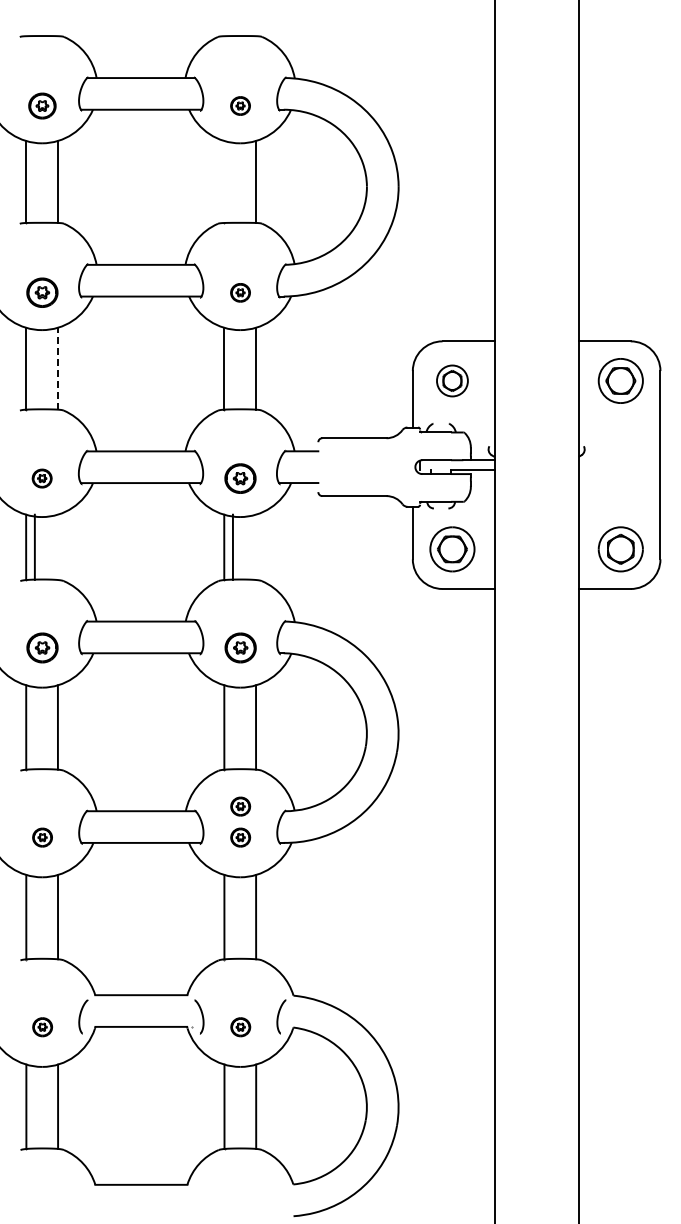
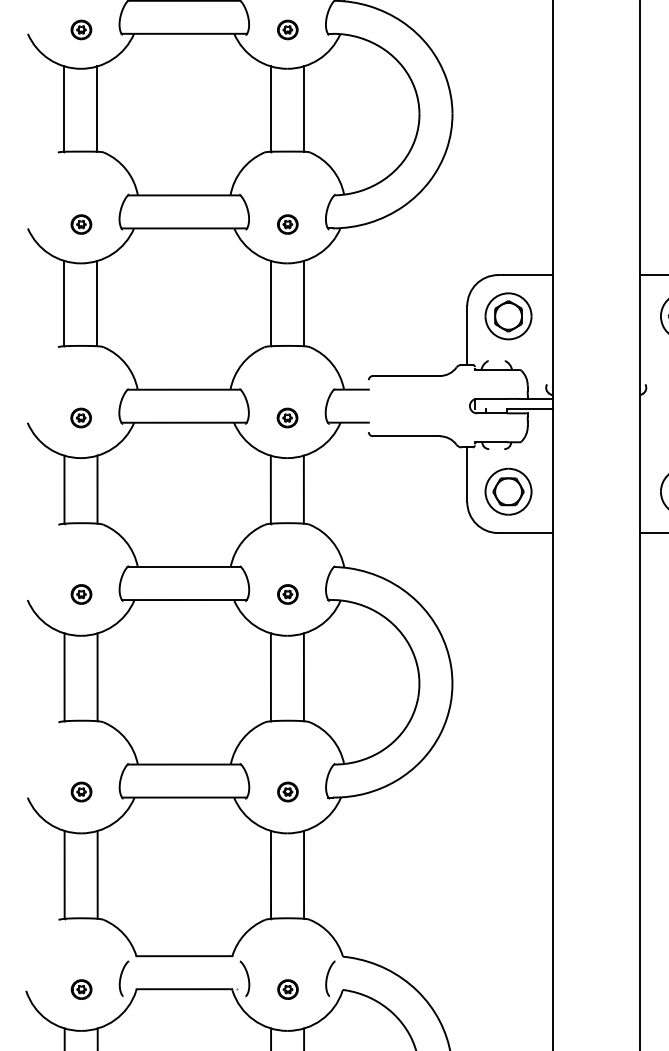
part: (42, 105) -> (81, 29), size x0.71
line: (224, 182) -> (271, 109), added
part: (42, 292) -> (81, 224), size x0.62
line: (57, 368) -> (97, 303), dashed -> solid
part: (452, 380) -> (508, 315), size x1.43
part: (239, 478) -> (286, 417), size x0.62
line: (34, 547) -> (97, 489), moved
line: (232, 547) -> (303, 489), moved
part: (42, 647) -> (81, 594), size x0.62
part: (240, 647) -> (287, 594), size x0.62
part: (240, 806) -> (287, 759), removed

